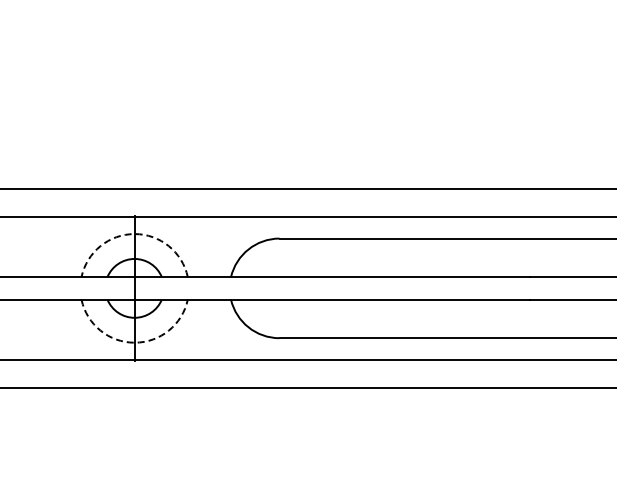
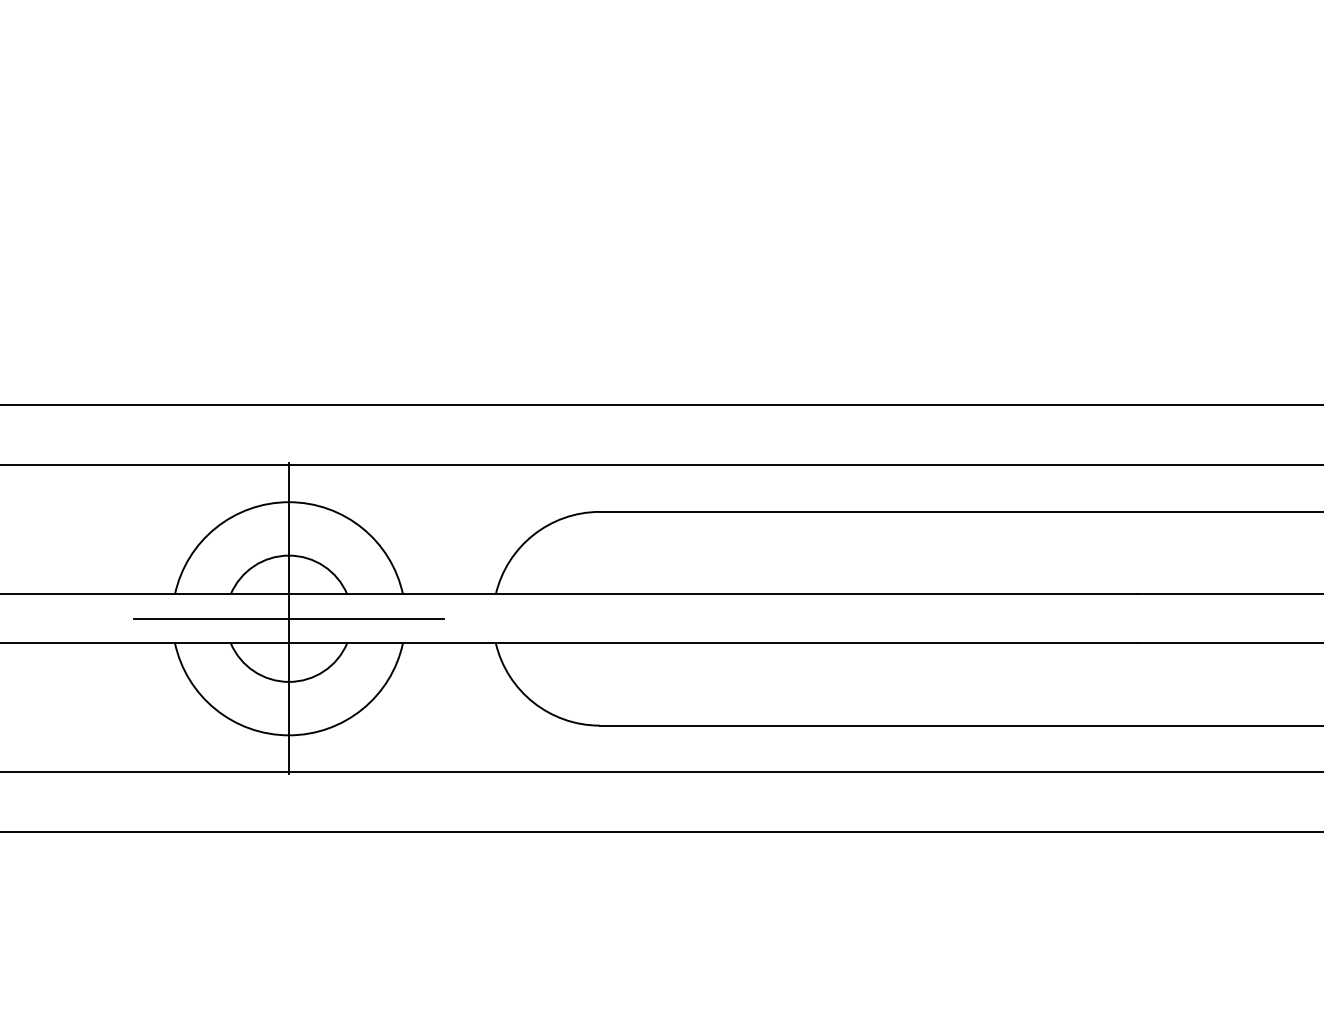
arc: (134, 234) -> (288, 503), dashed -> solid
line: (134, 288) -> (288, 618), added
arc: (134, 342) -> (288, 734), dashed -> solid

